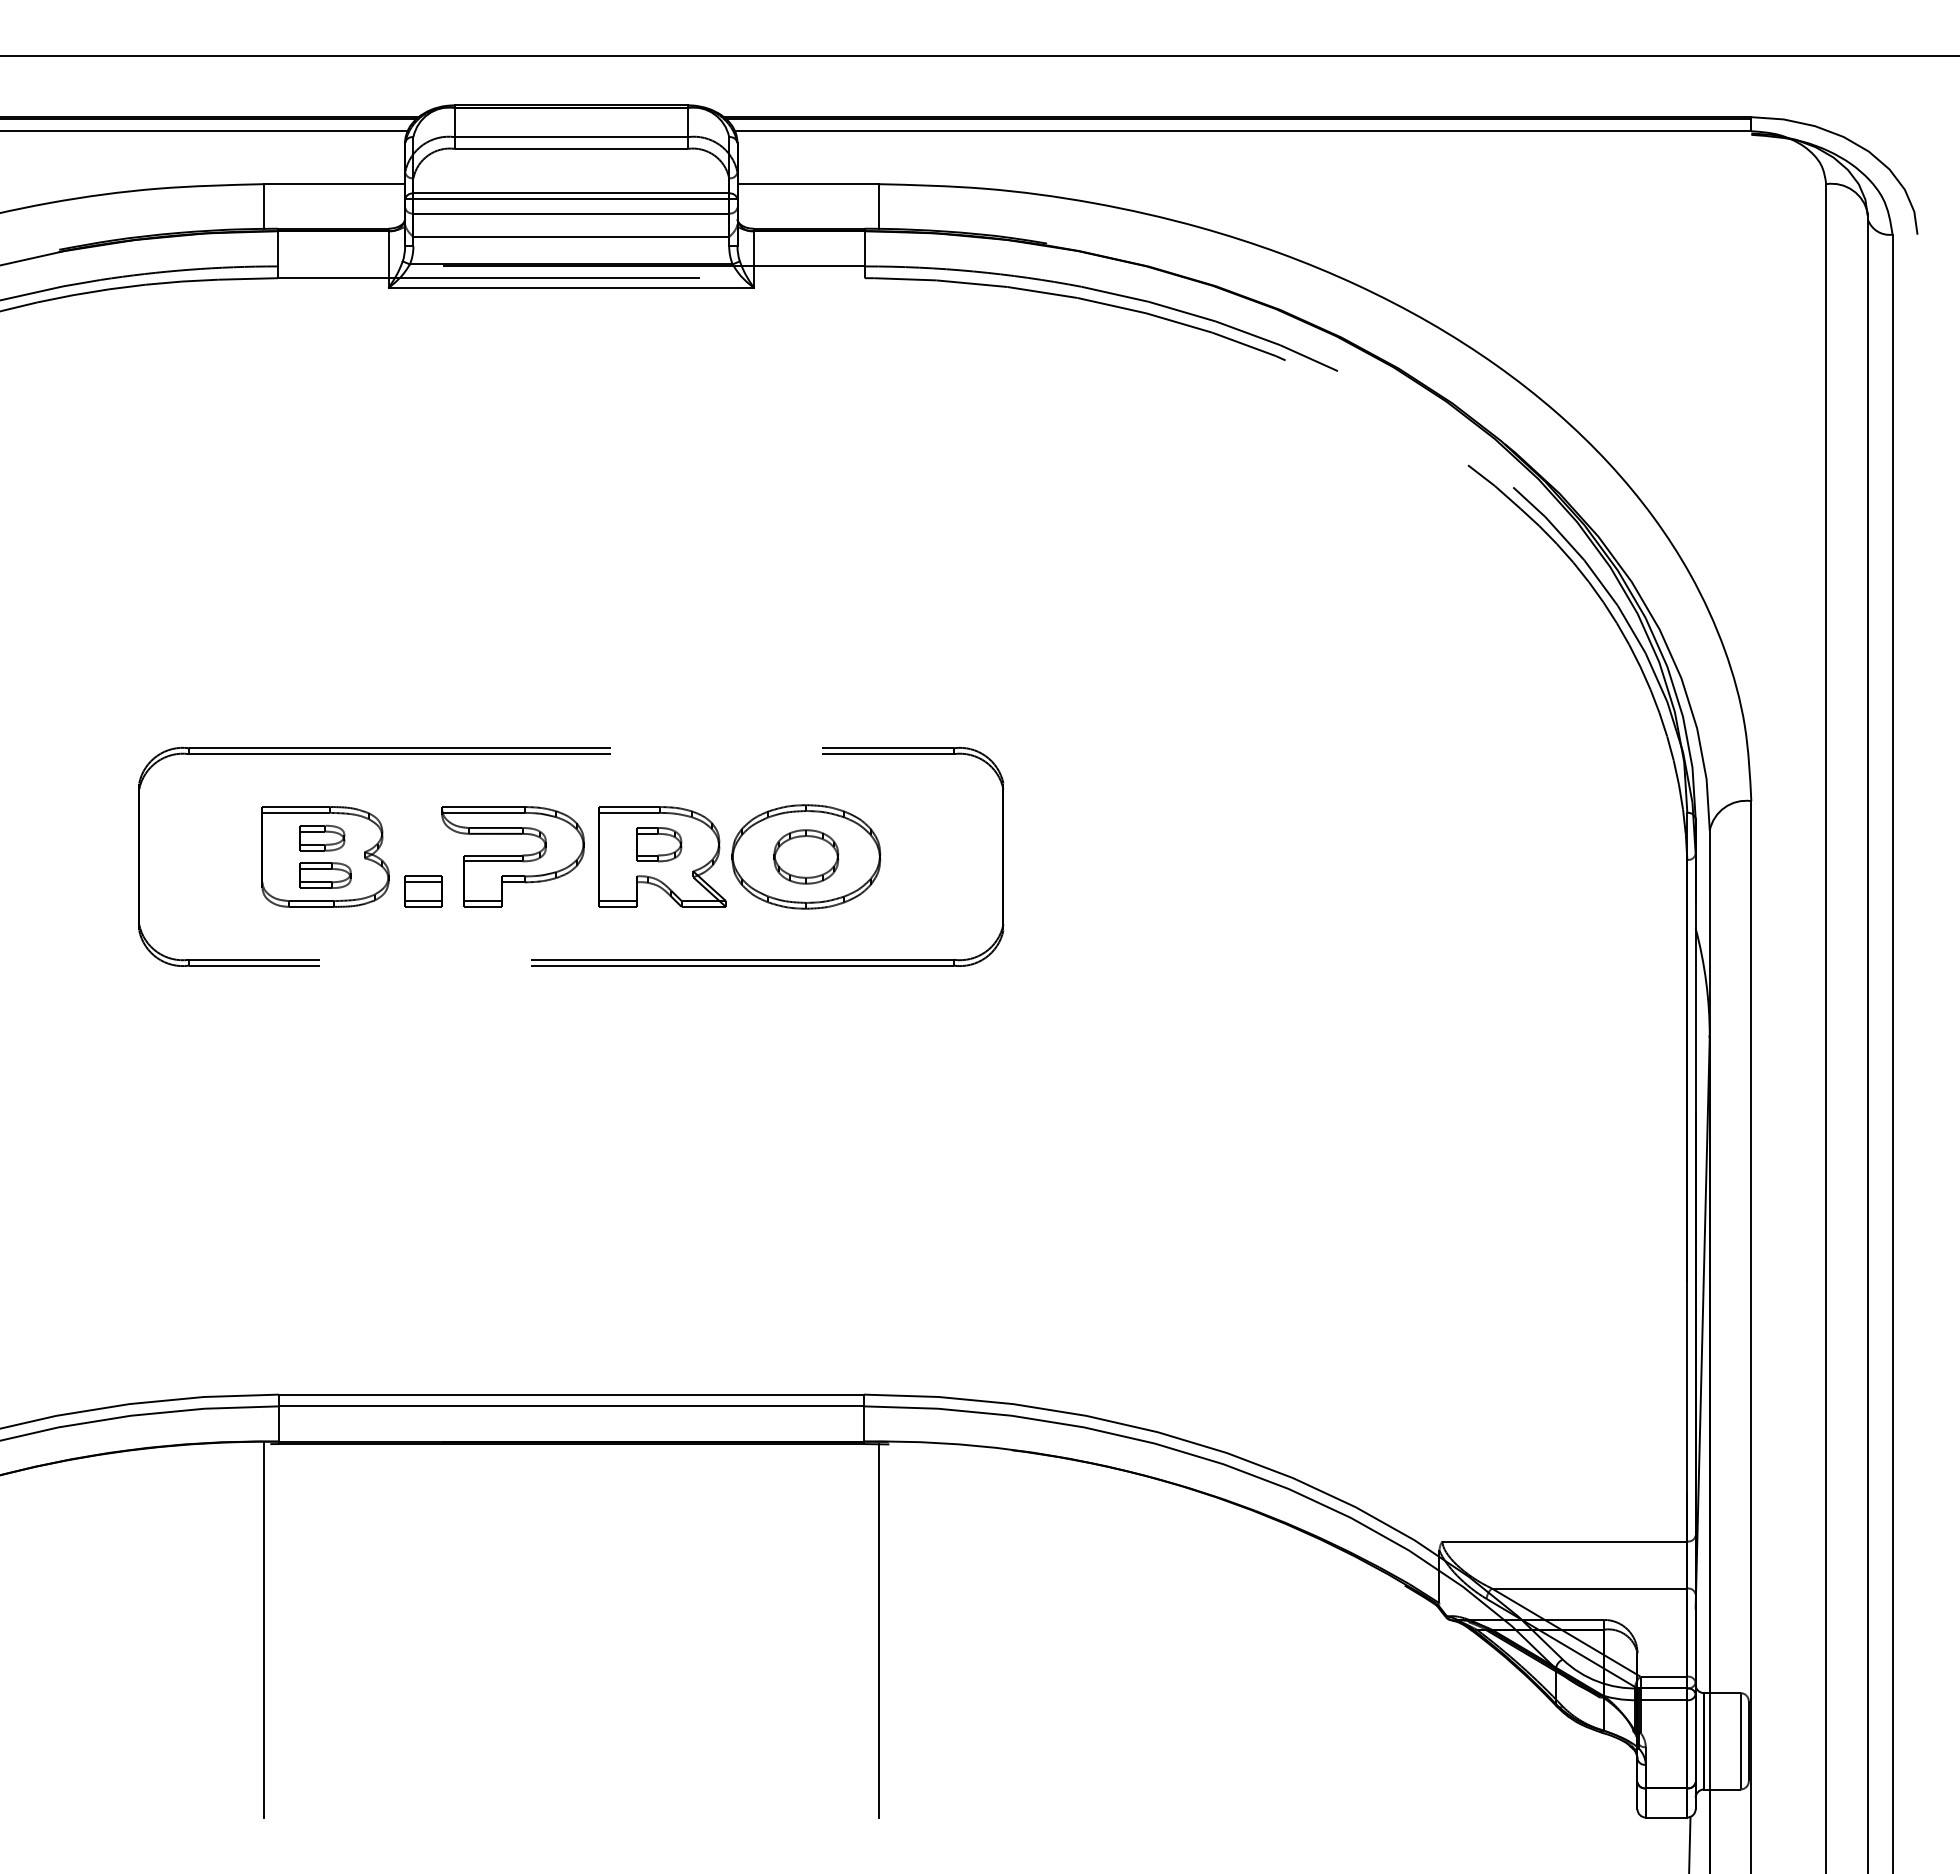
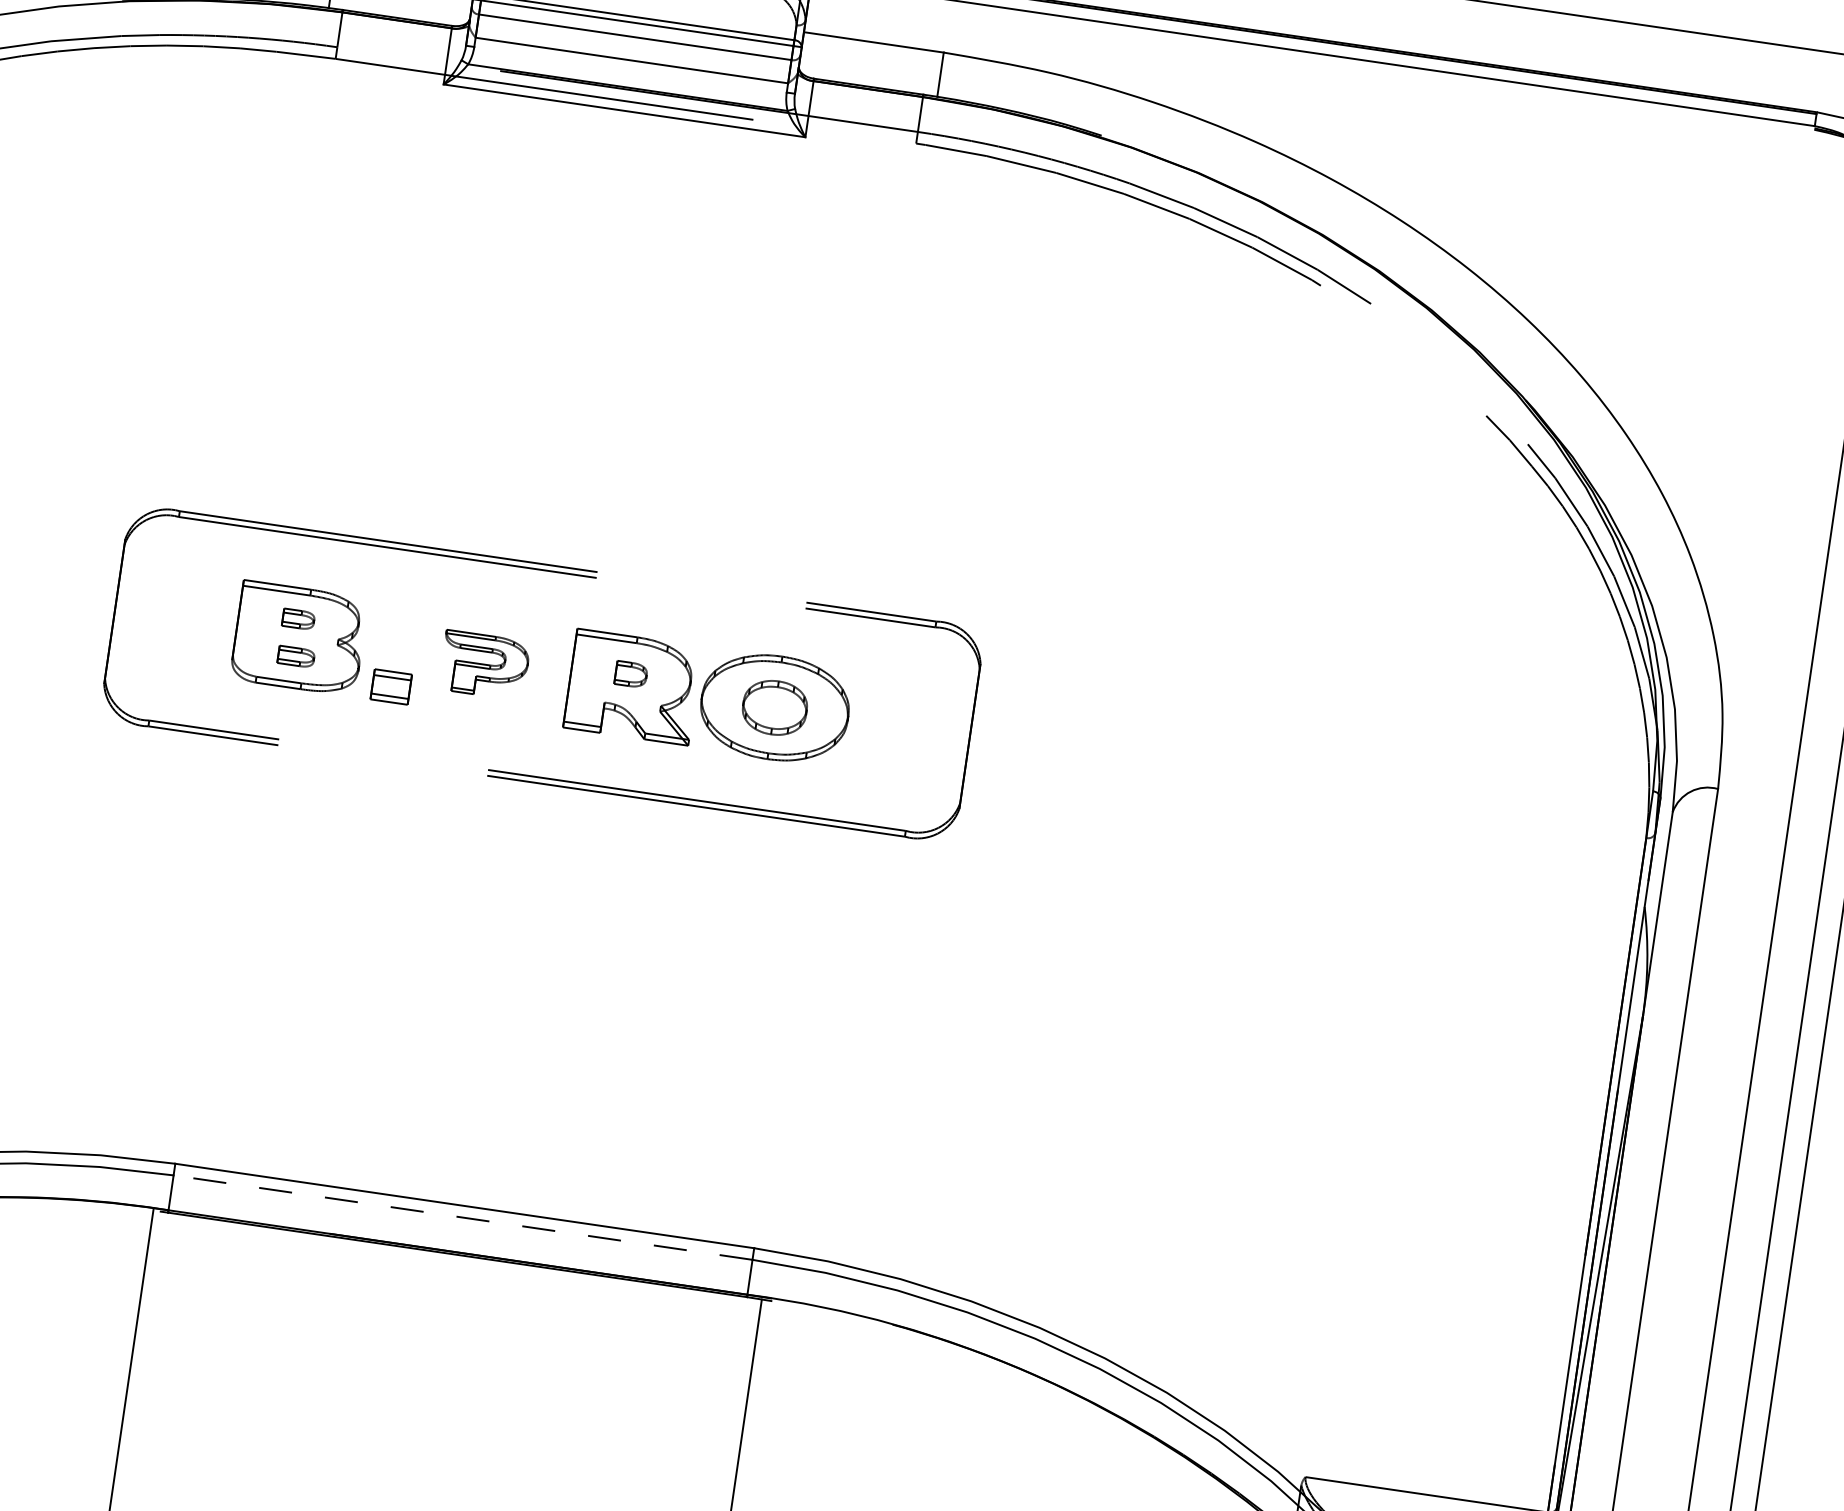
part: (322, 837) -> (298, 618), size x0.7
part: (659, 844) -> (631, 674), size x0.7
part: (512, 856) -> (484, 665), size x0.6
part: (325, 875) -> (296, 656), size x0.7
line: (571, 1406) -> (463, 1217), solid -> dashed

